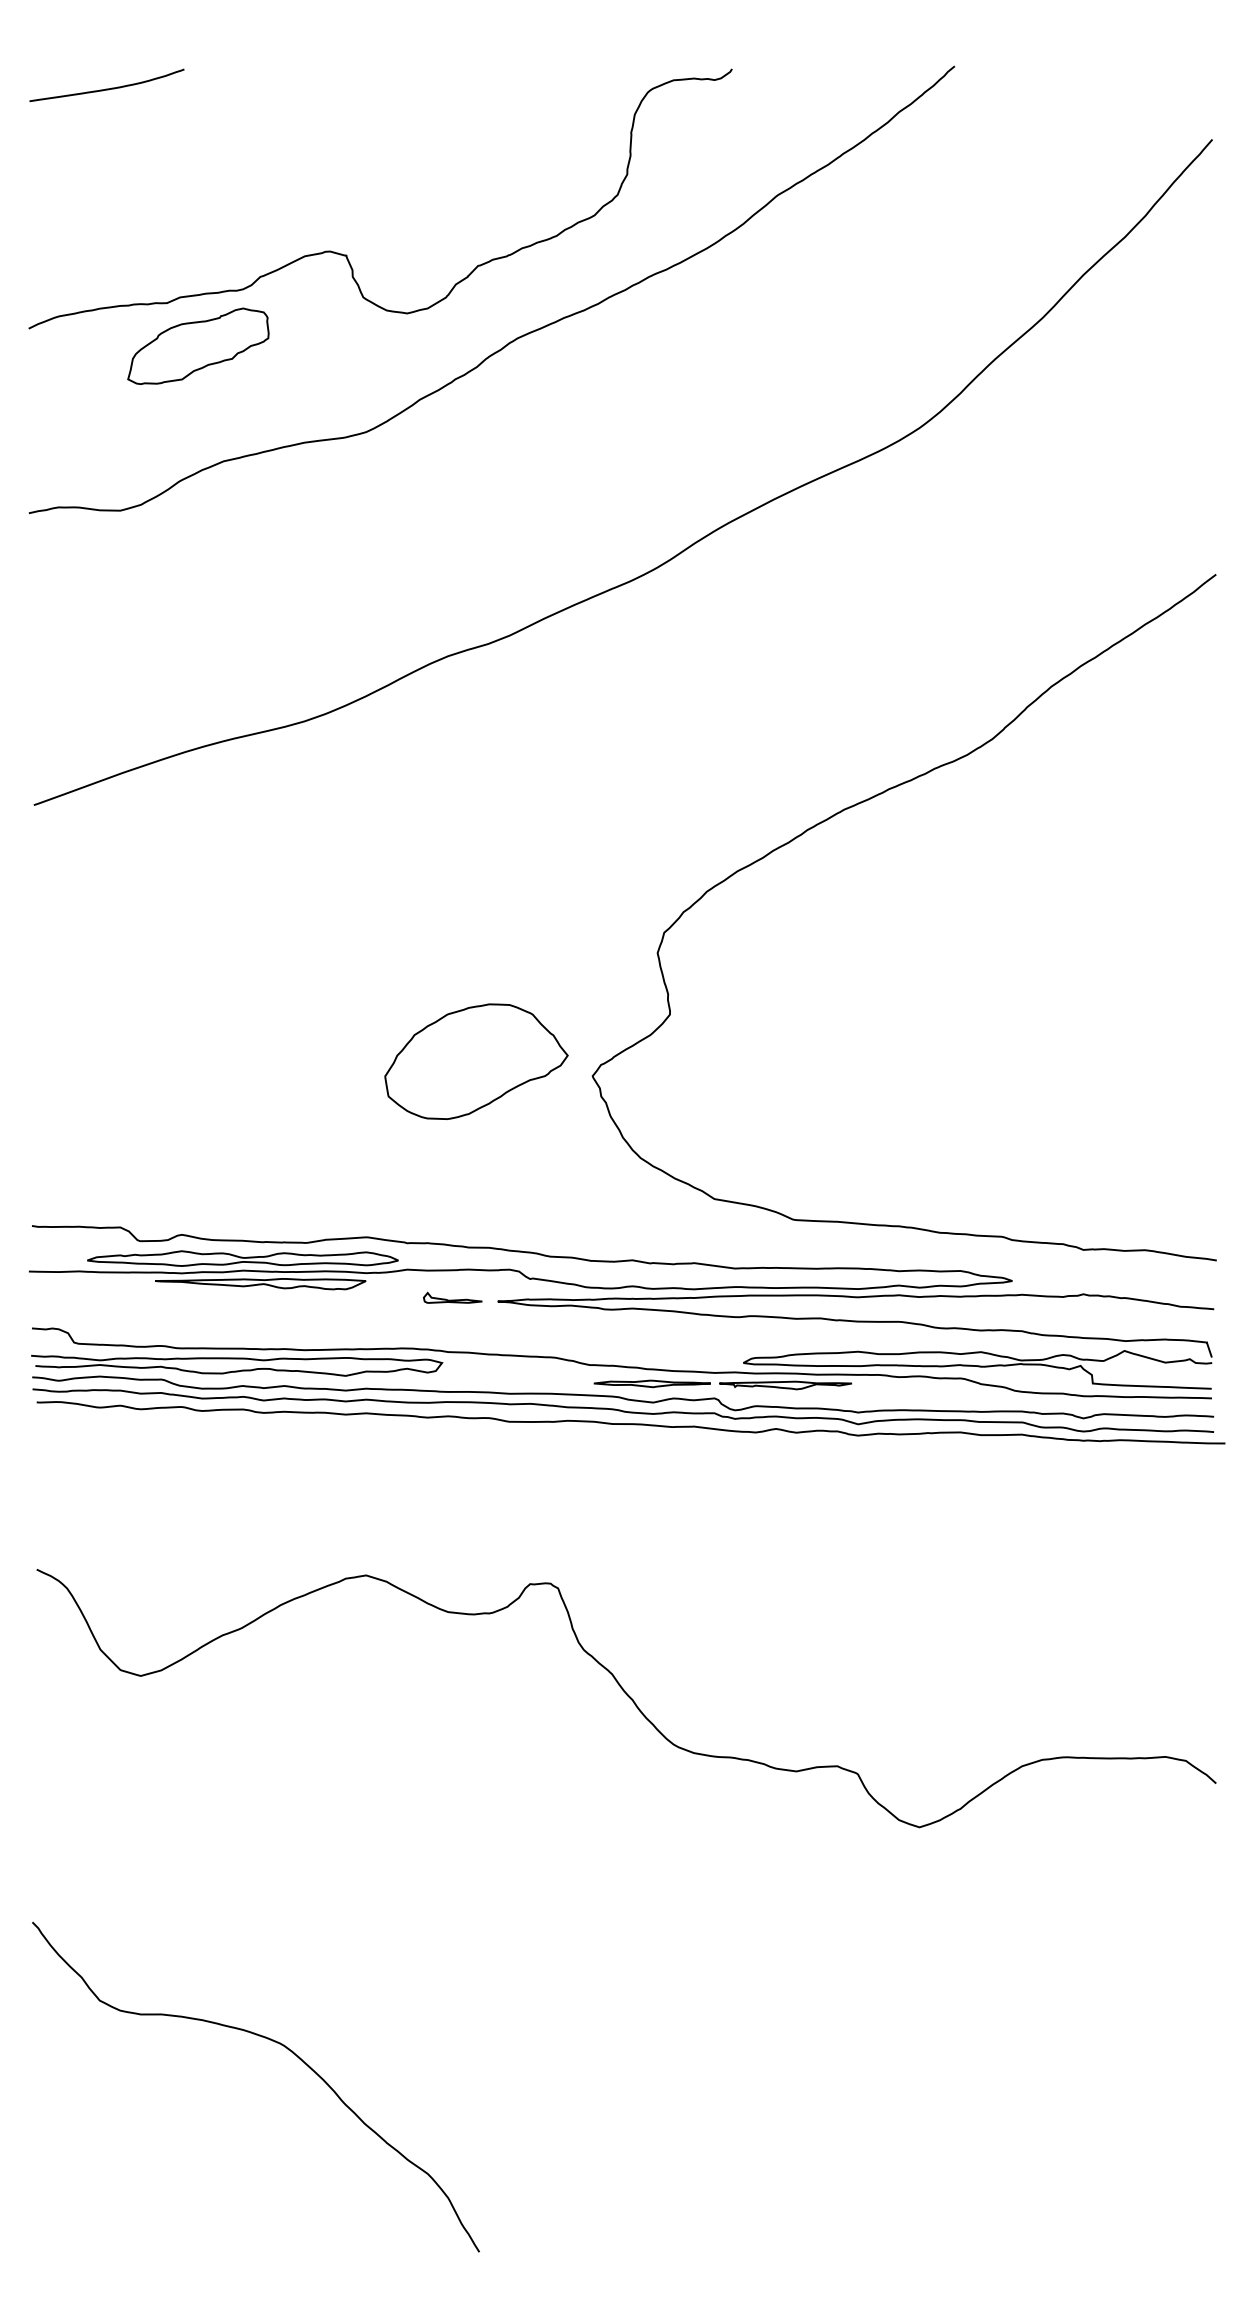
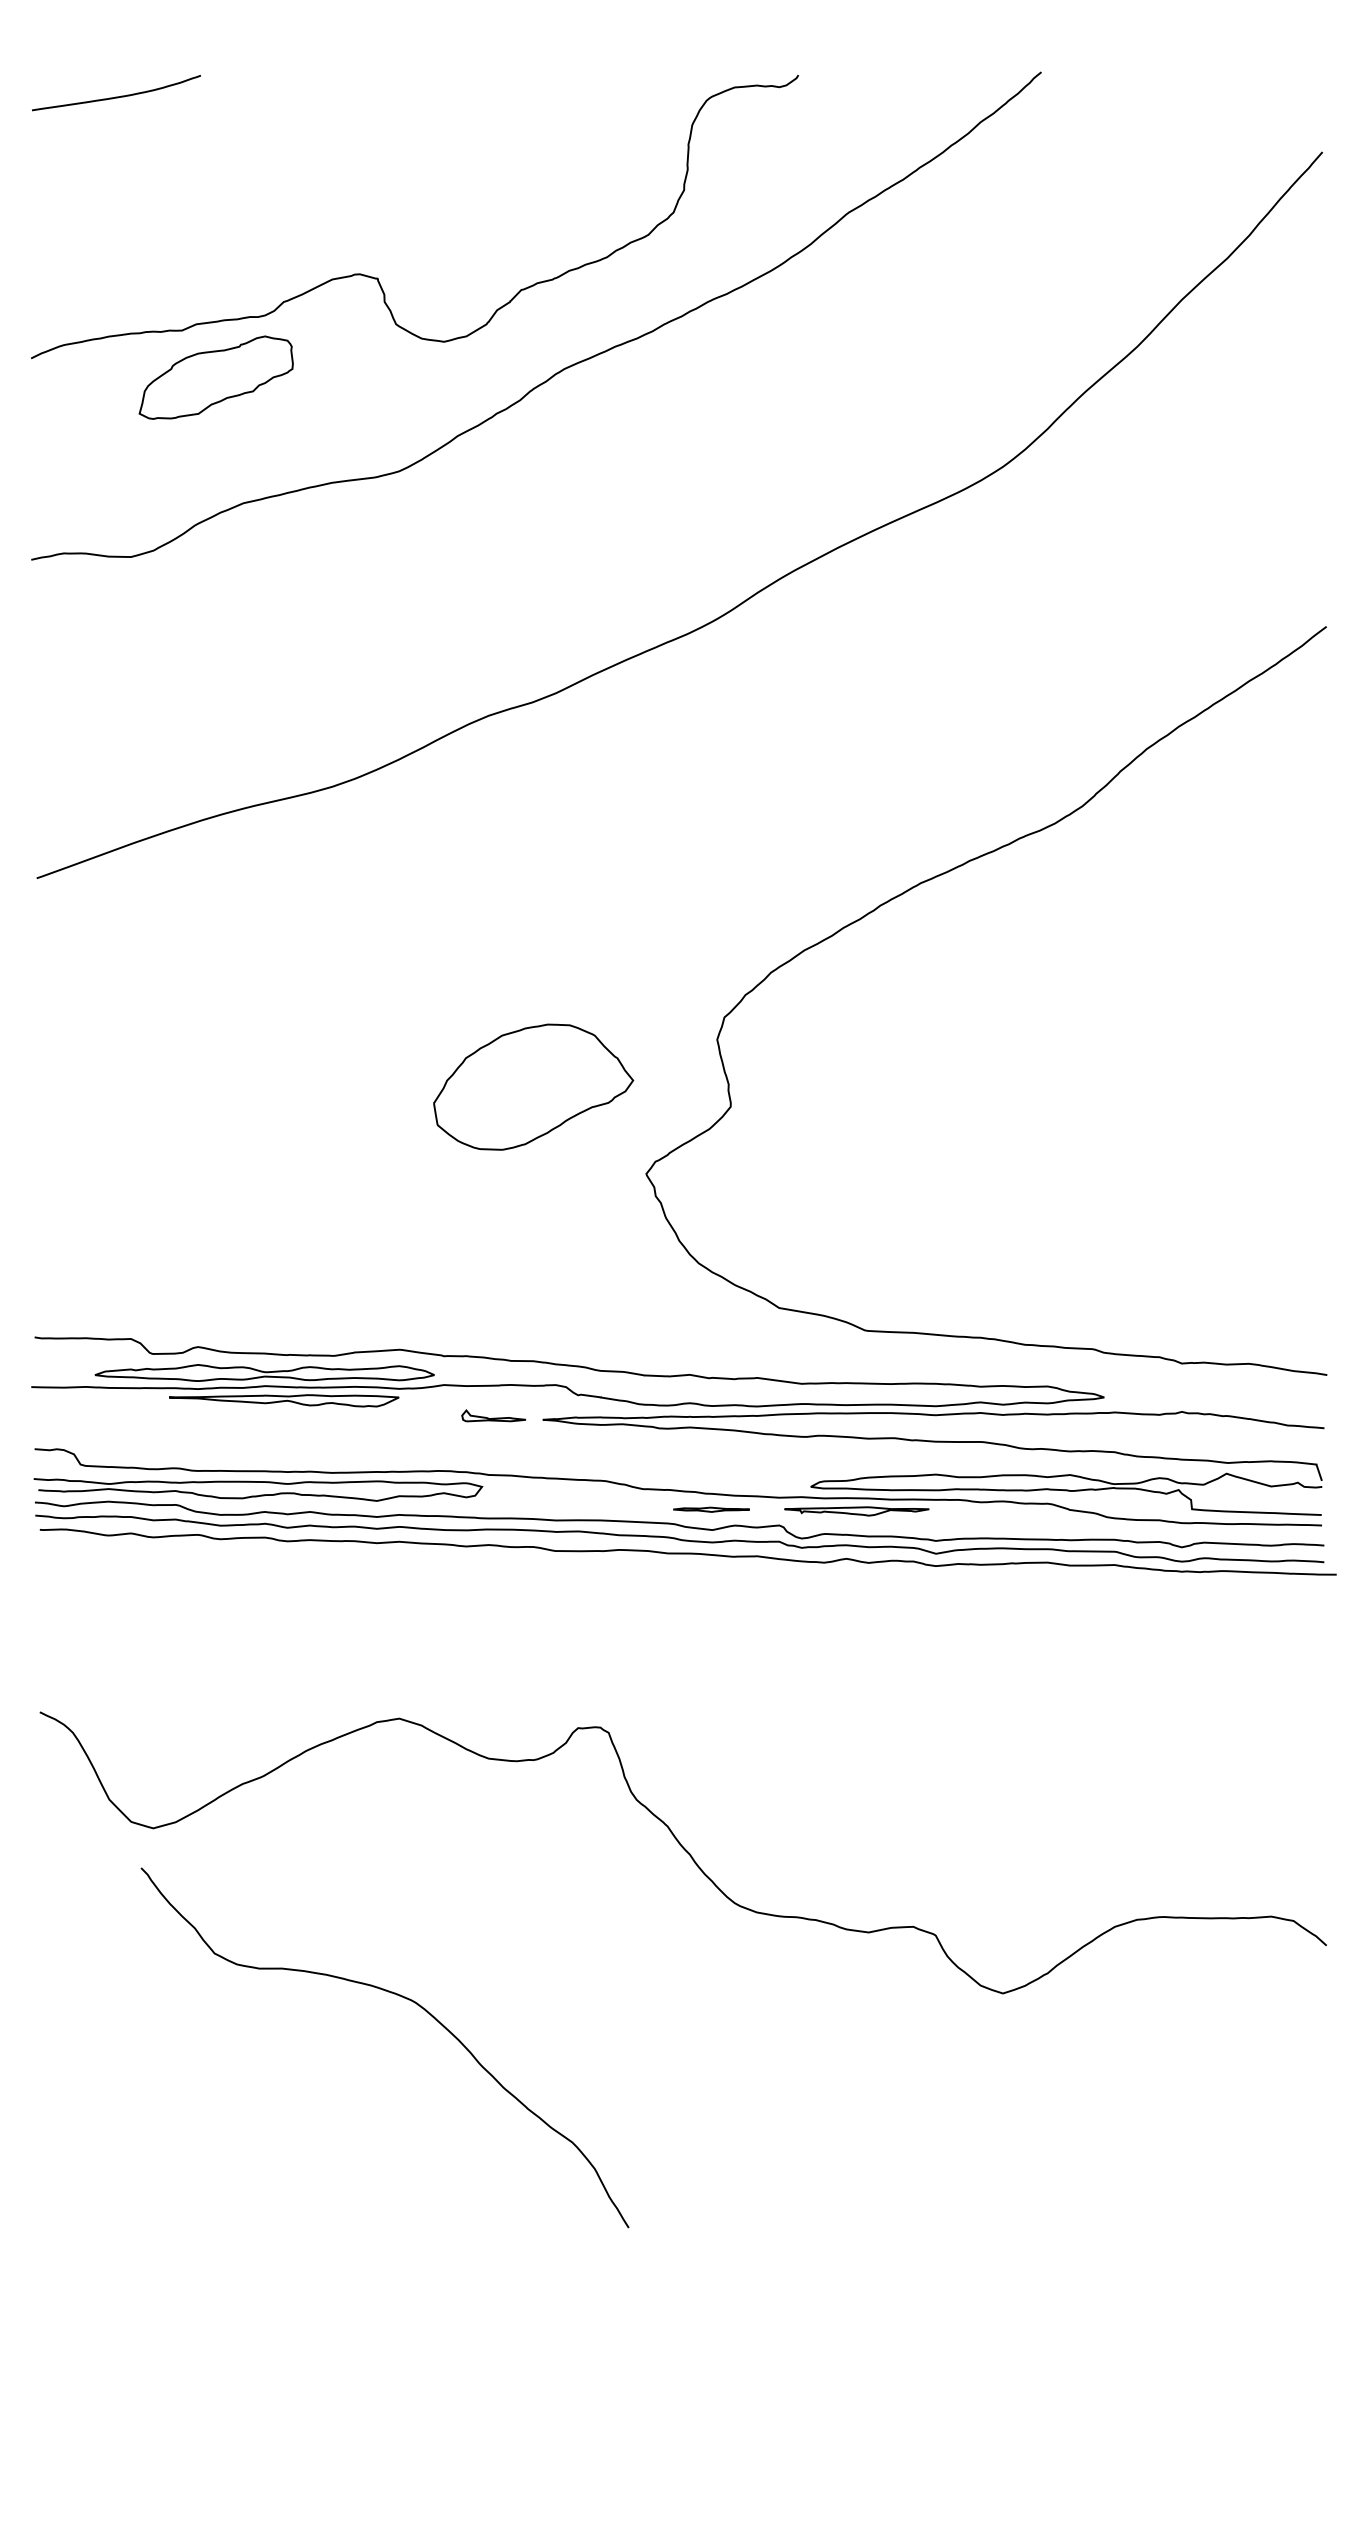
part: (476, 1061) -> (533, 1086), moved
part: (652, 1383) -> (711, 1509), size x0.6
curve: (277, 2043) -> (408, 2000), moved

